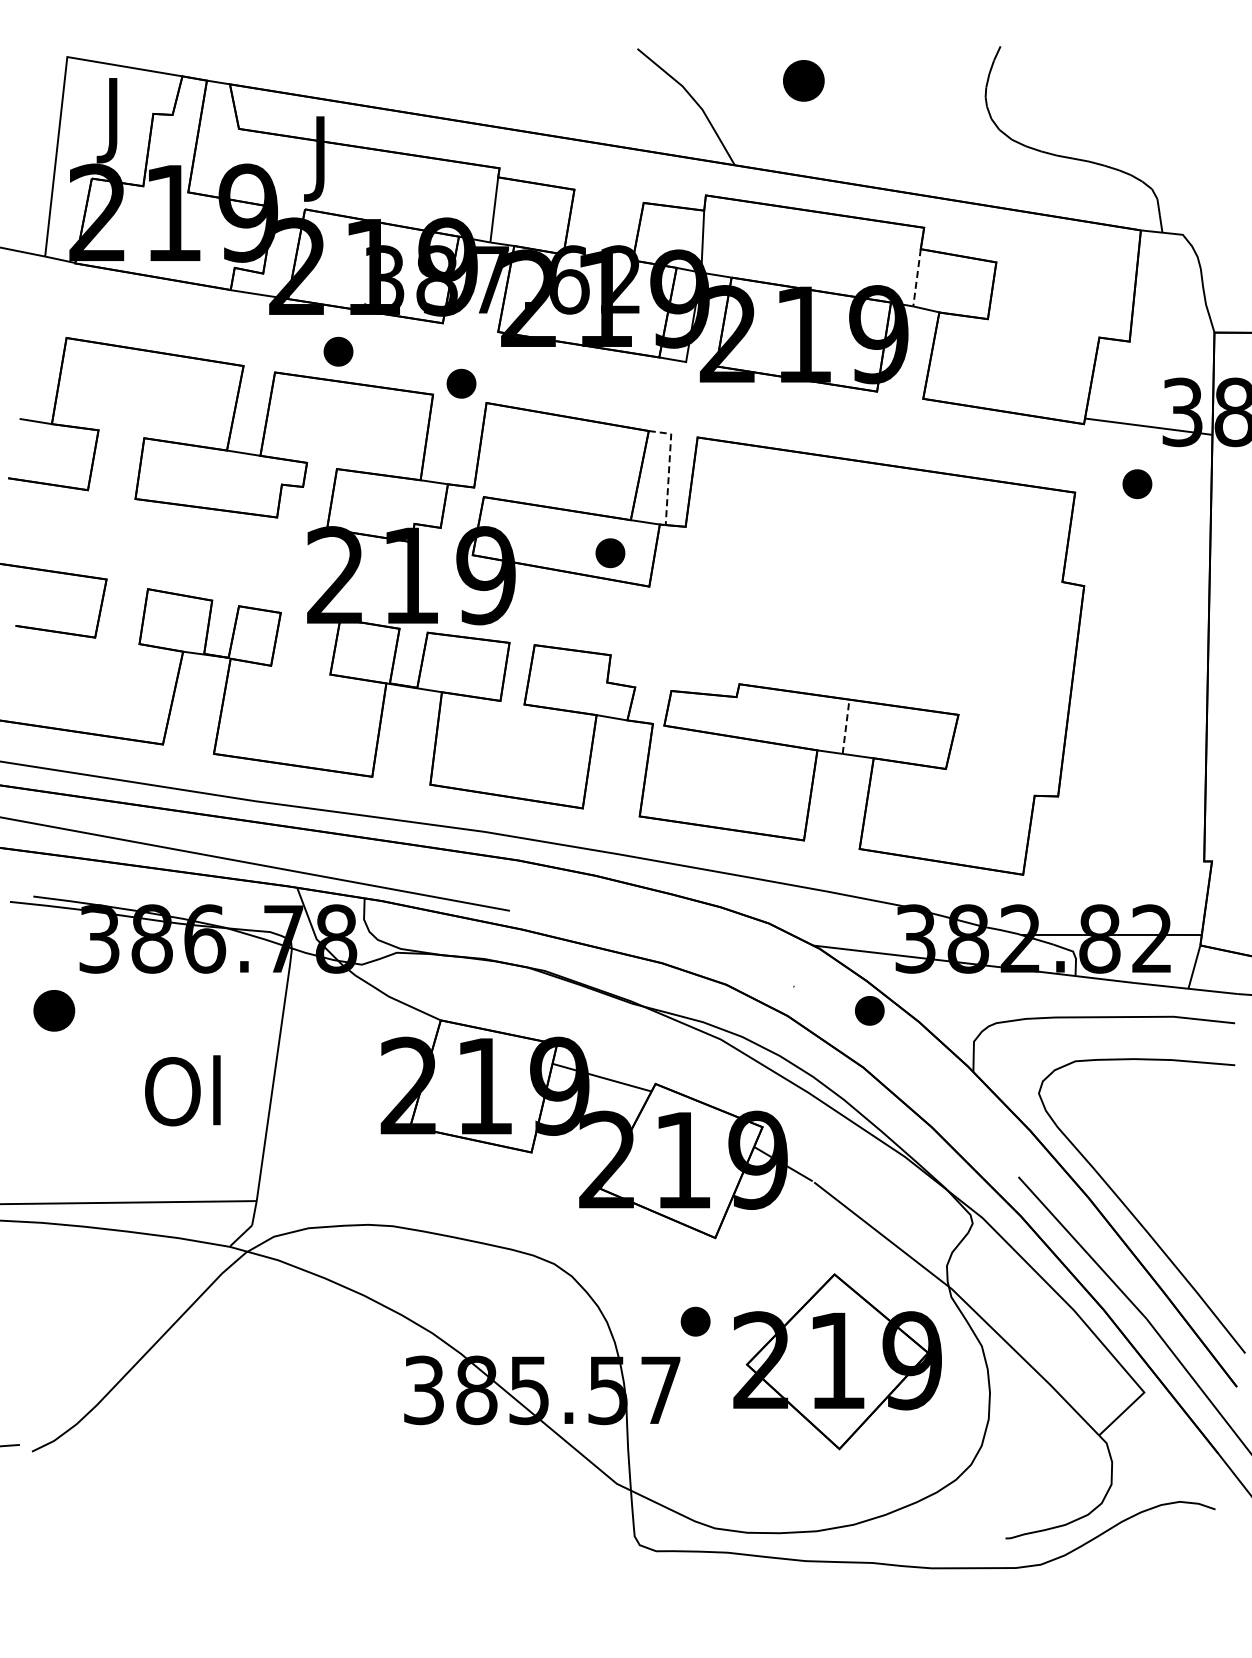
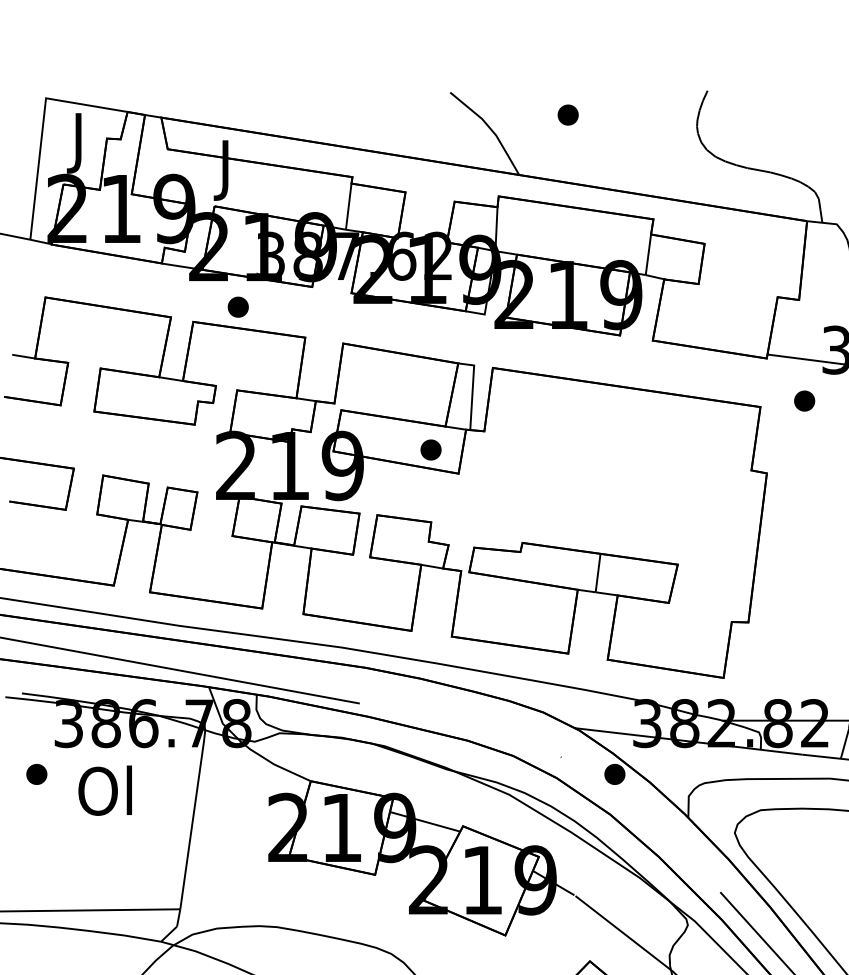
part: (803, 80) -> (567, 114), size x0.71
line: (917, 277) -> (648, 254), dashed -> solid
part: (461, 383) -> (325, 329), removed
line: (669, 467) -> (472, 389), dashed -> solid
line: (846, 726) -> (598, 572), dashed -> solid
part: (54, 1010) -> (36, 774), size x0.71
text: (182, 1090) -> (105, 790), moved

